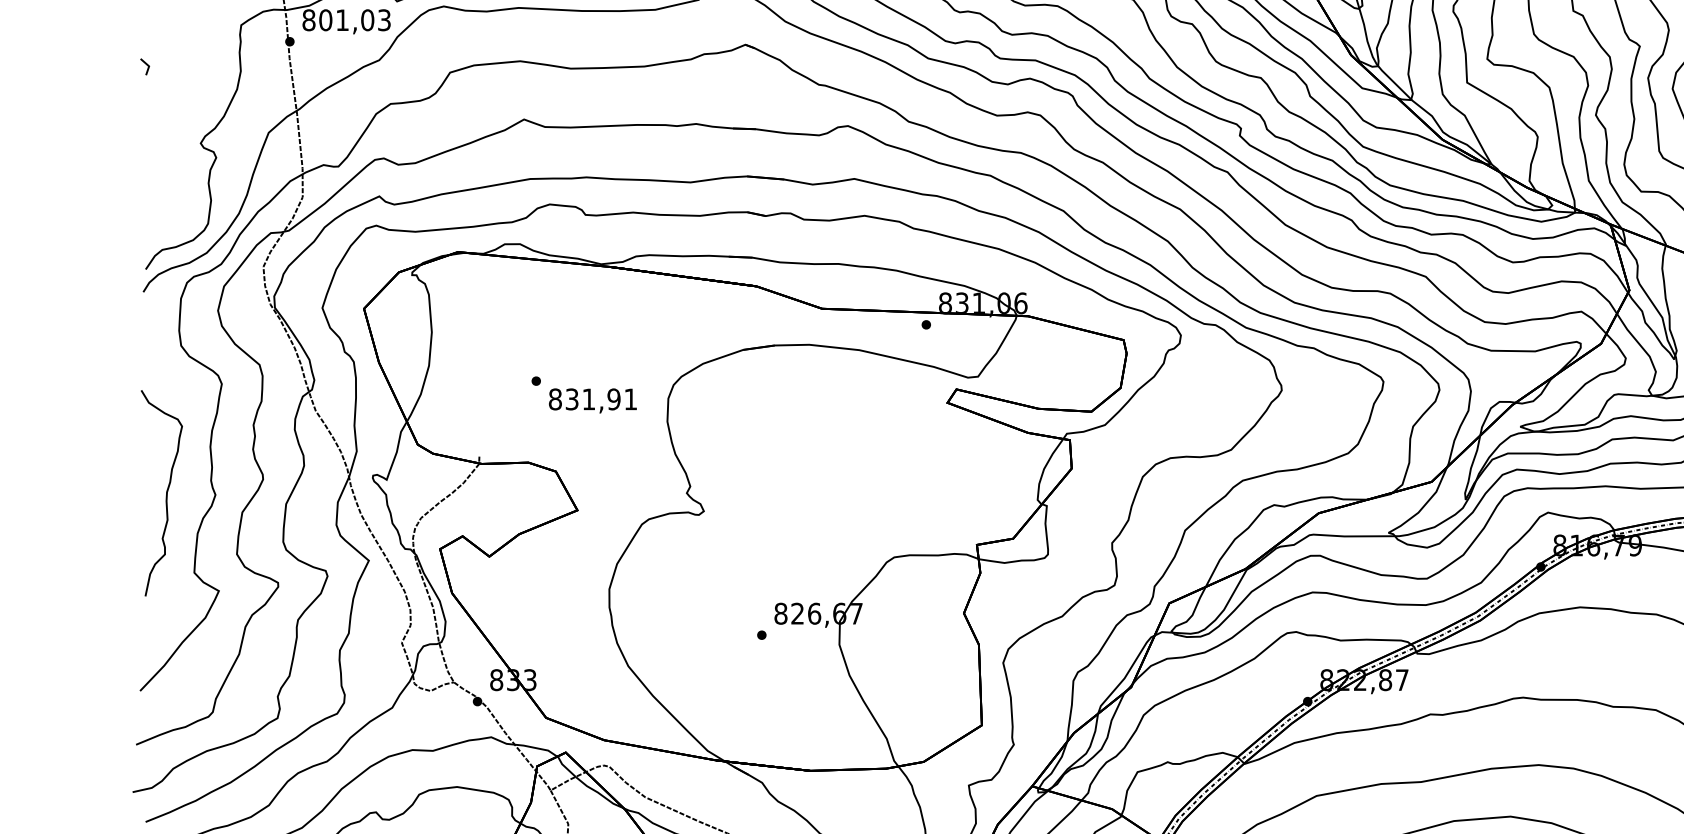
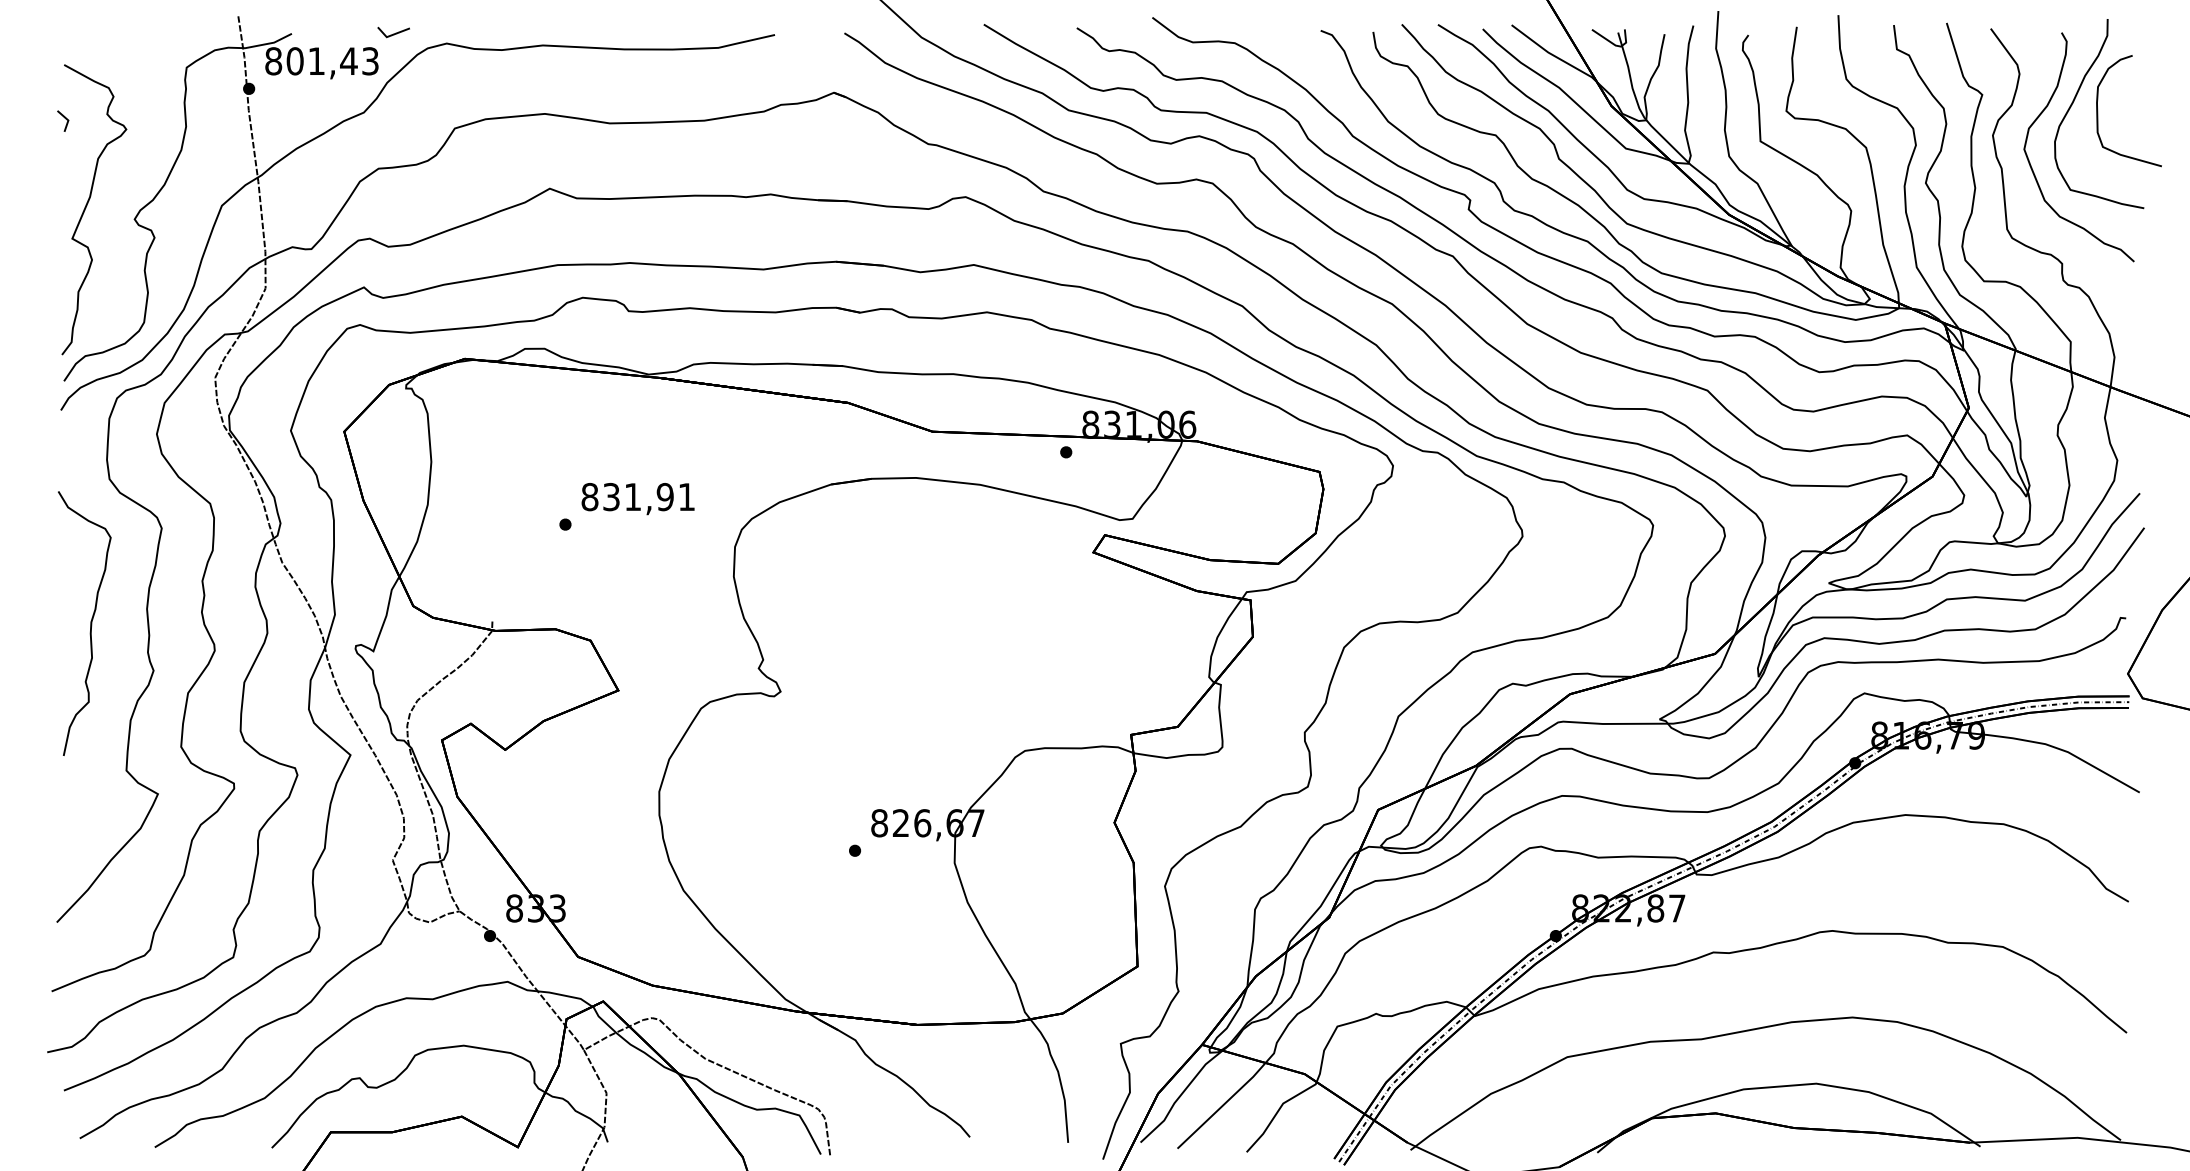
text: (367, 20) -> (348, 61), 801,03 -> 801,43
curve: (164, 132) -> (87, 205), added
text: (592, 401) -> (637, 499), moved
curve: (166, 493) -> (90, 623), moved

